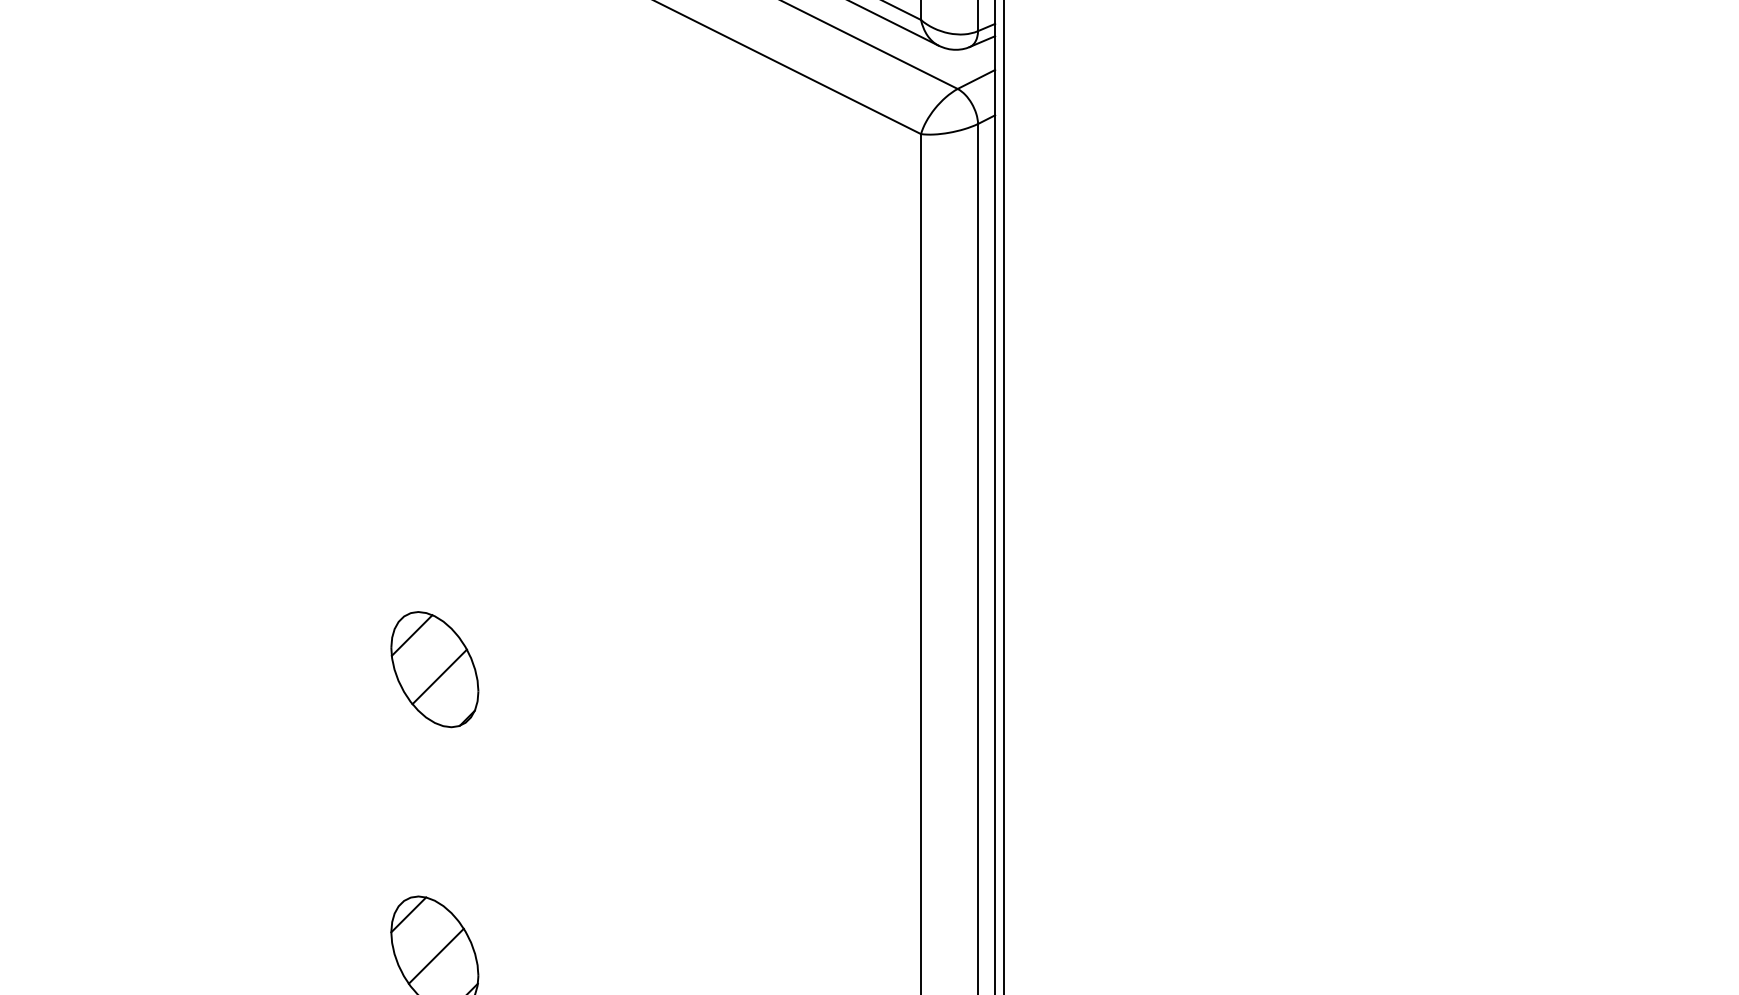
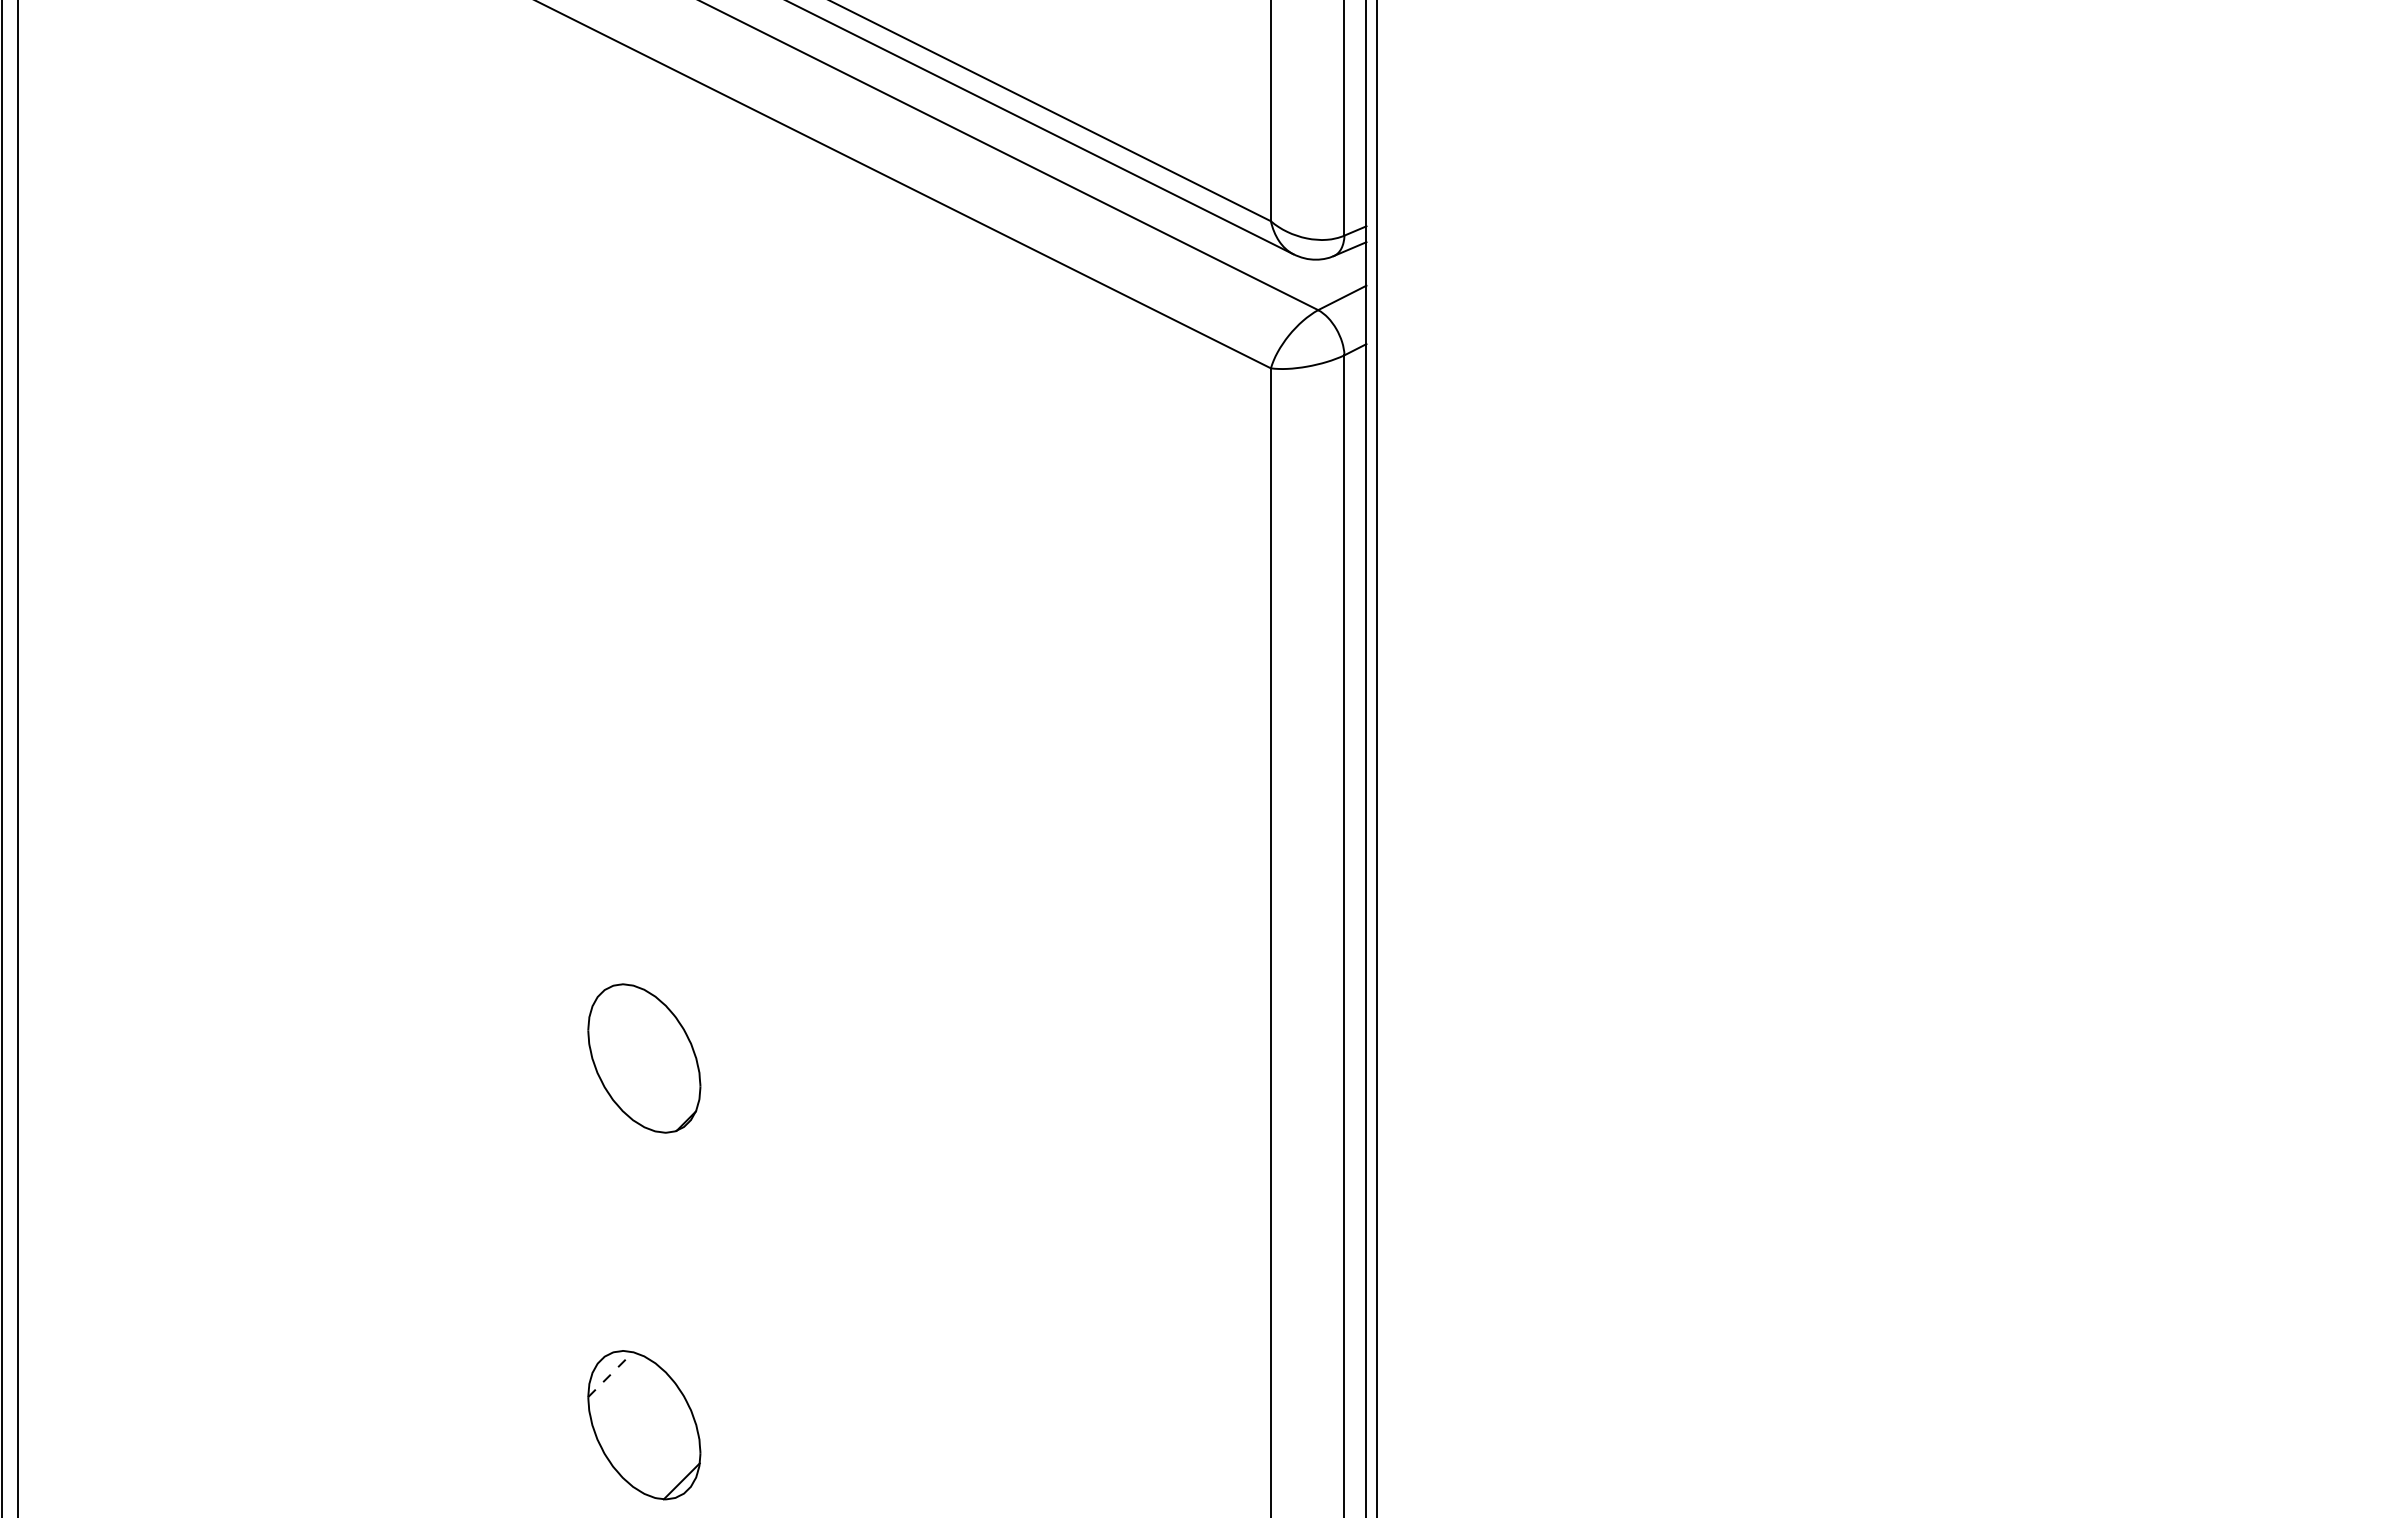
line: (411, 635) -> (614, 1014), removed
line: (439, 676) -> (650, 1067), removed
line: (408, 914) -> (610, 1374), solid -> dashed
line: (435, 955) -> (645, 1427), removed

